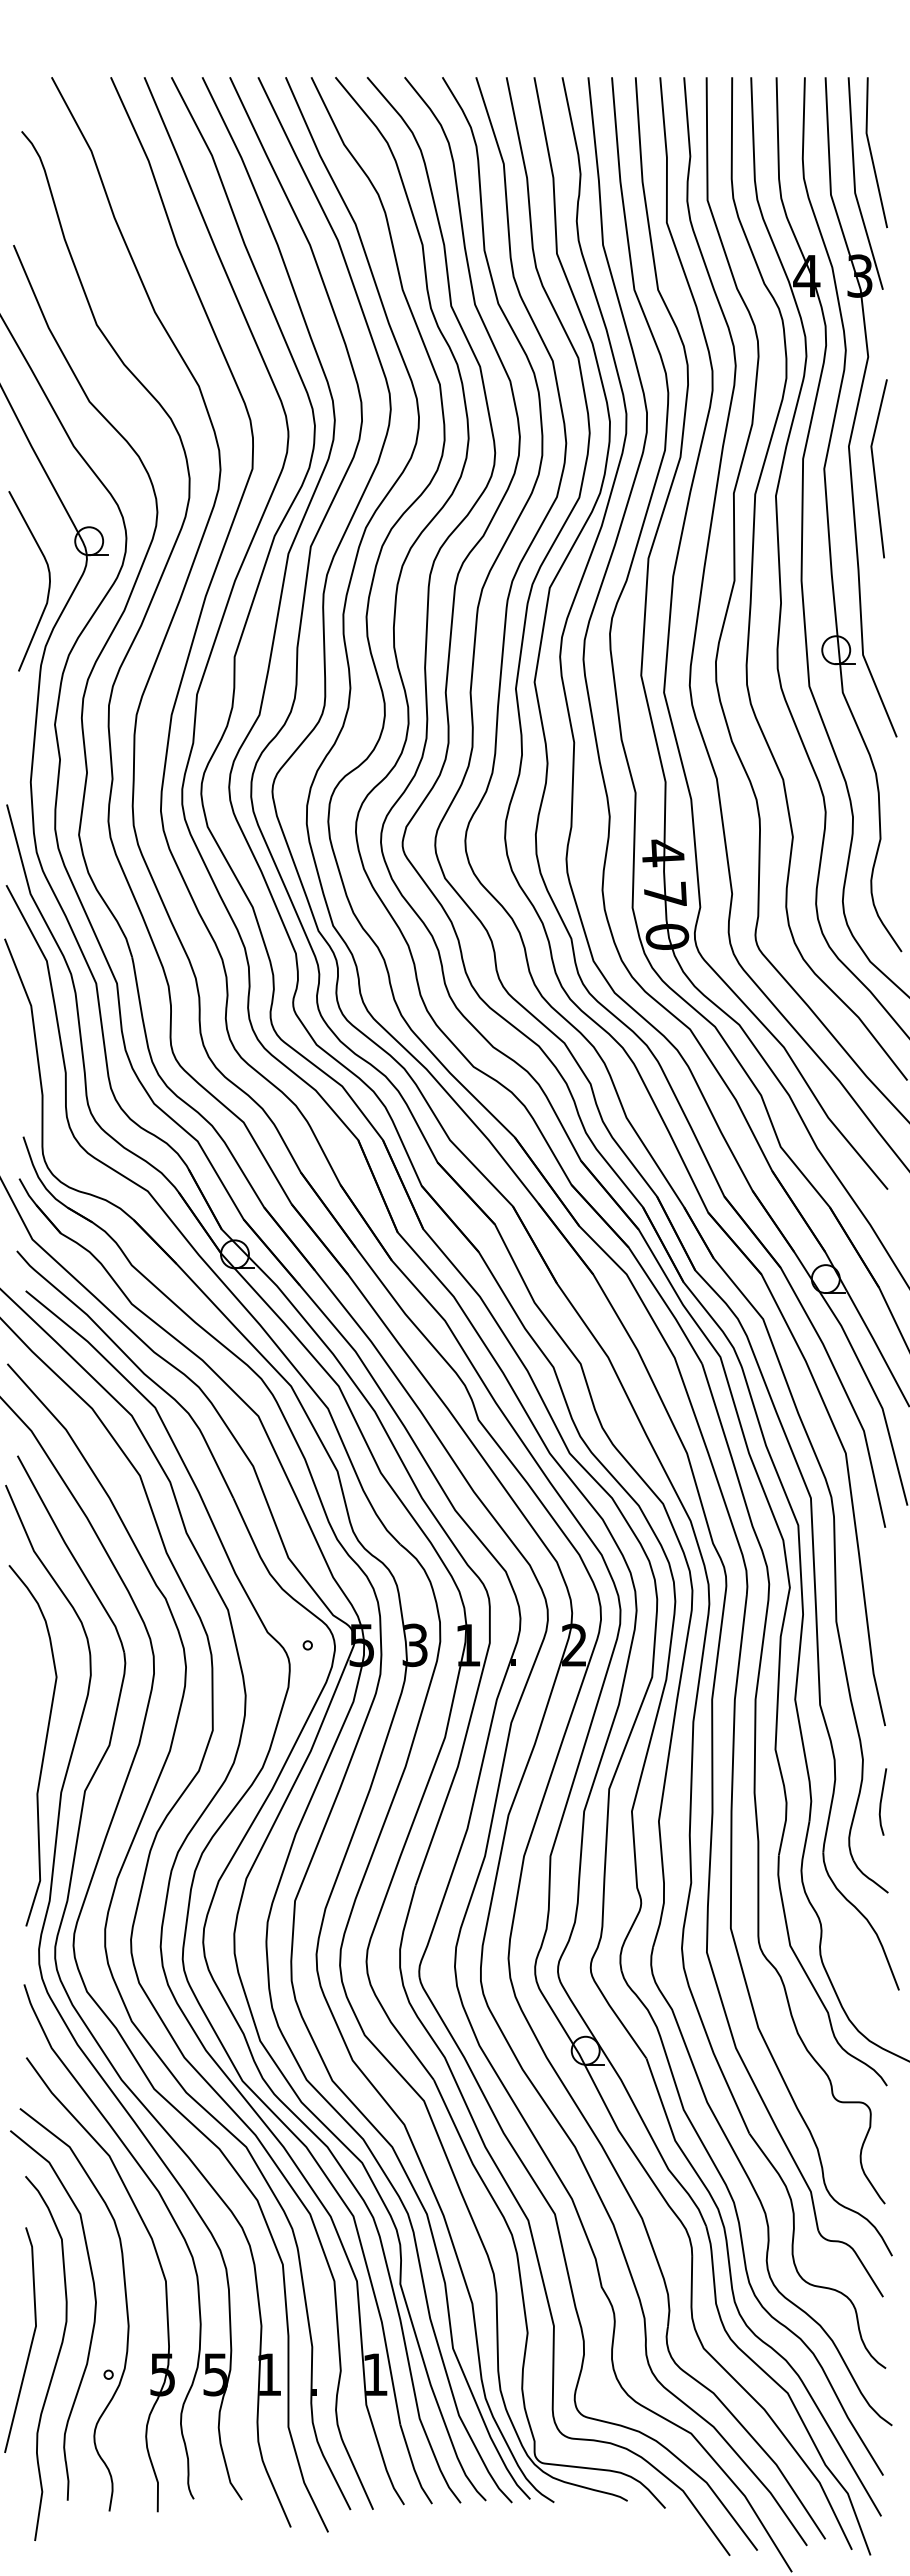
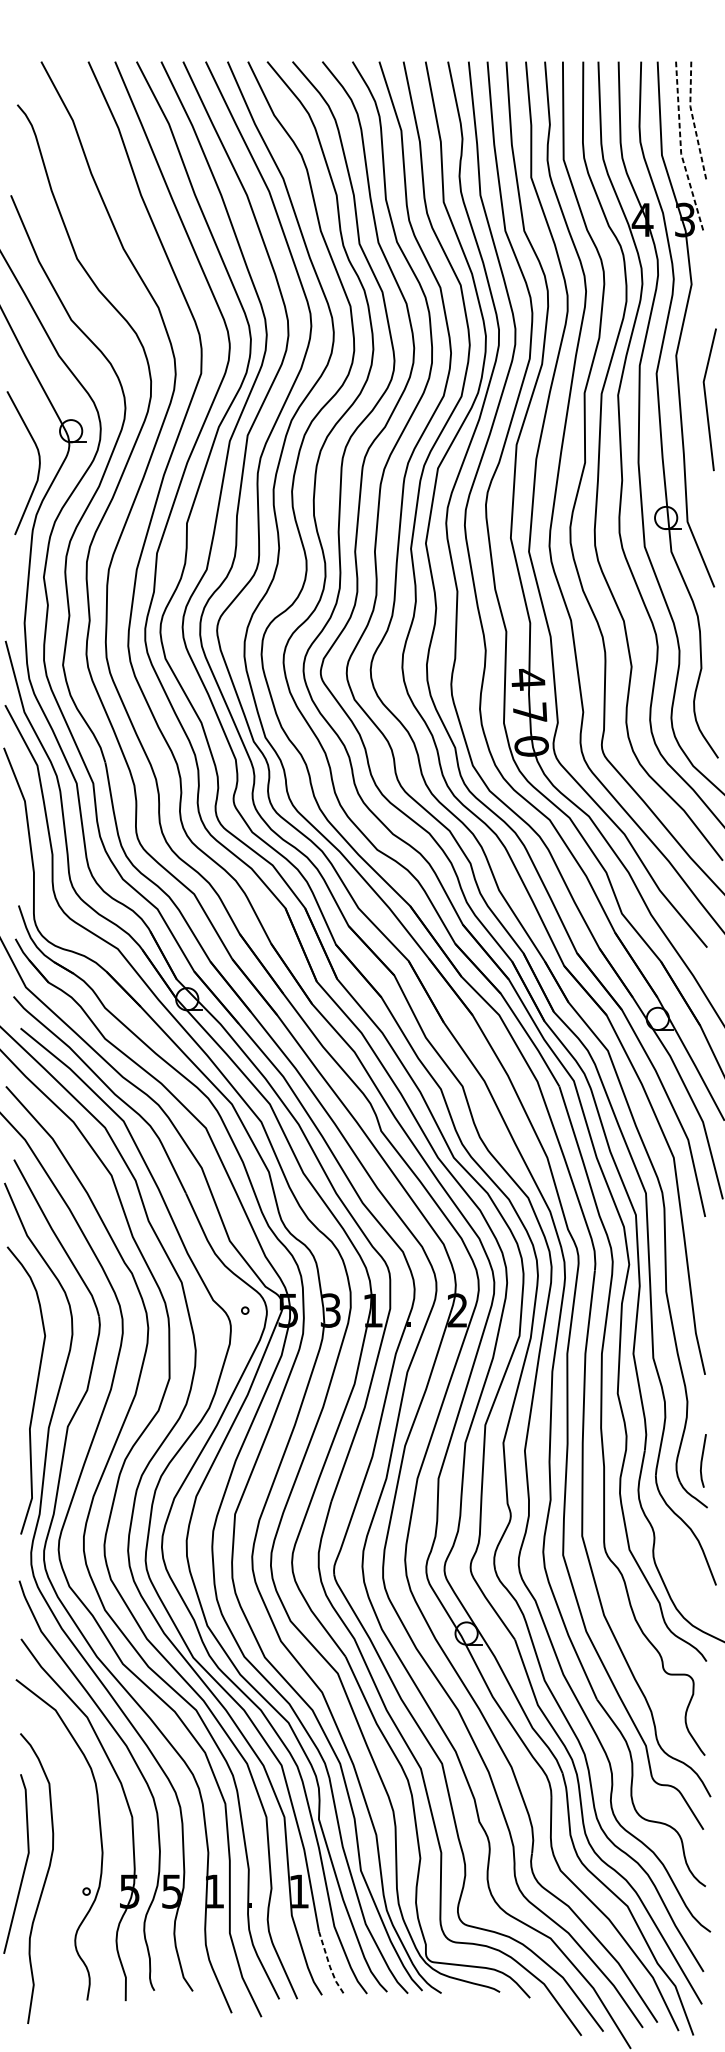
line: (870, 153) -> (693, 122), solid -> dashed
line: (854, 186) -> (680, 148), solid -> dashed
line: (874, 468) -> (706, 399), moved
line: (881, 1801) -> (702, 1460), moved
curve: (93, 2320) -> (74, 1848), removed
line: (413, 2467) -> (329, 1965), solid -> dashed

